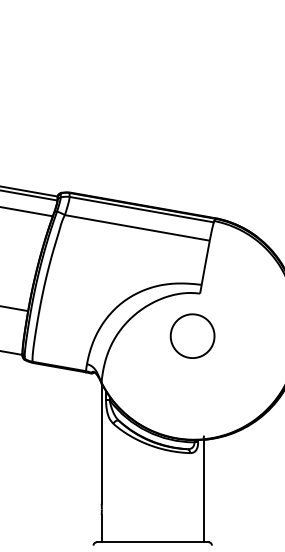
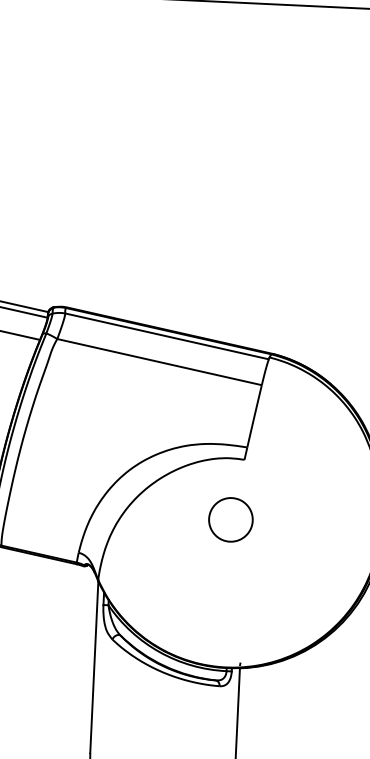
part: (192, 335) -> (230, 518), size x0.7

